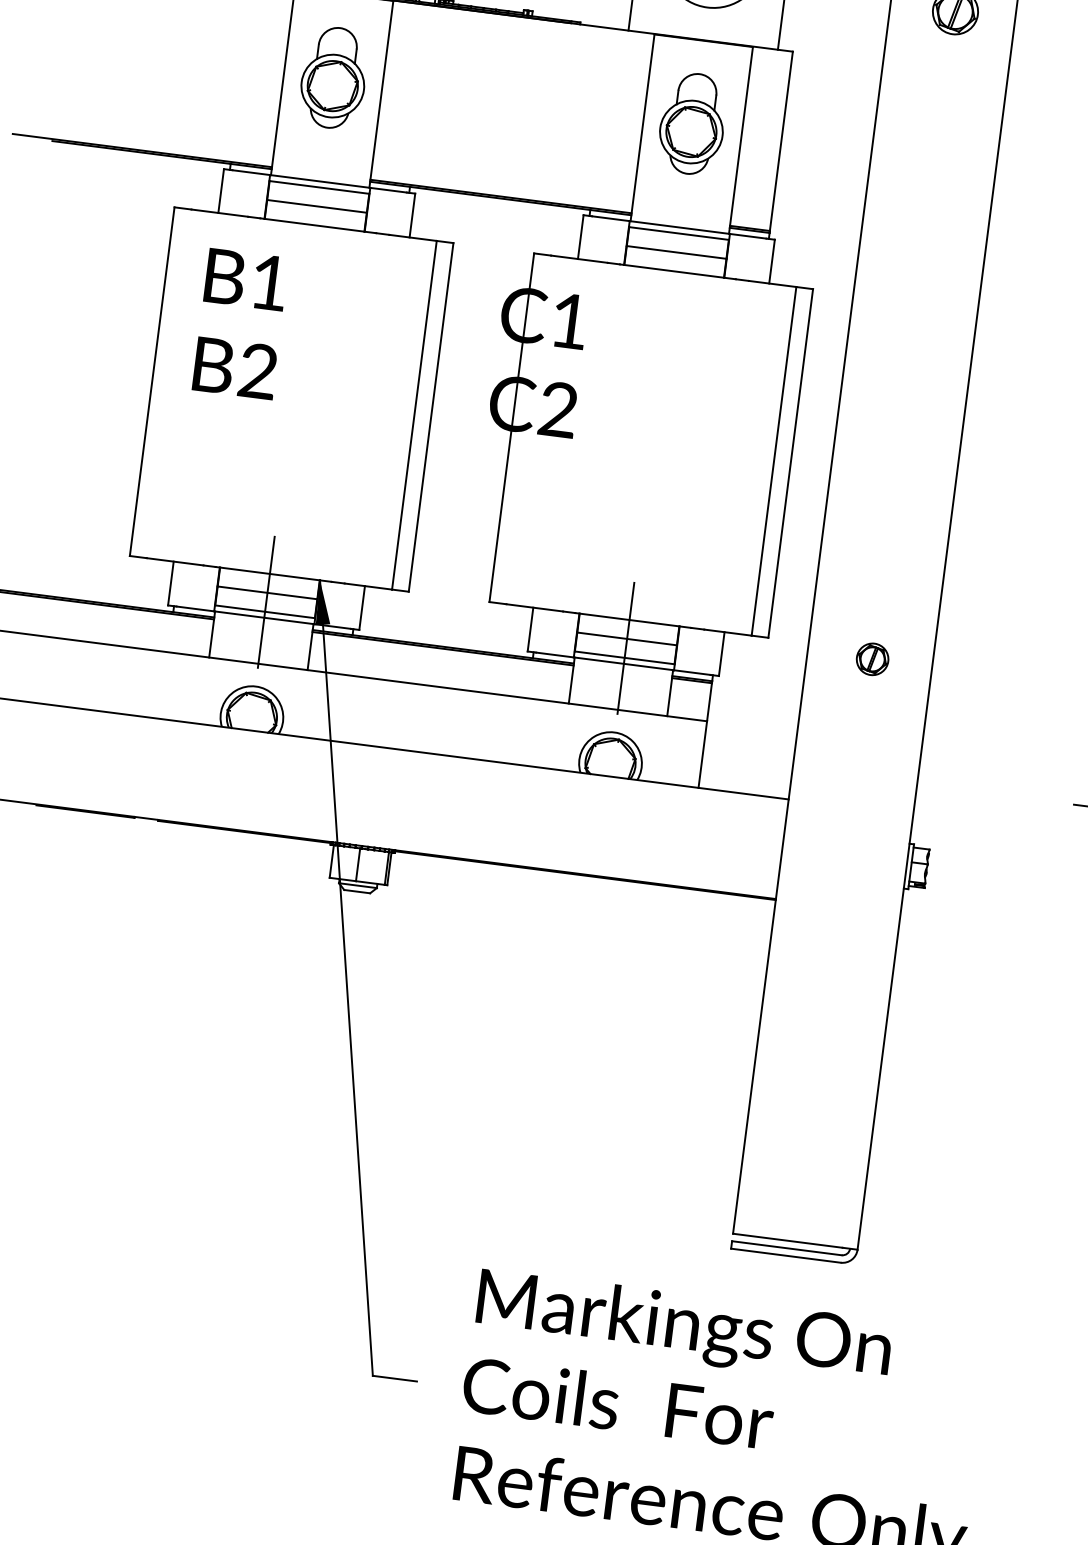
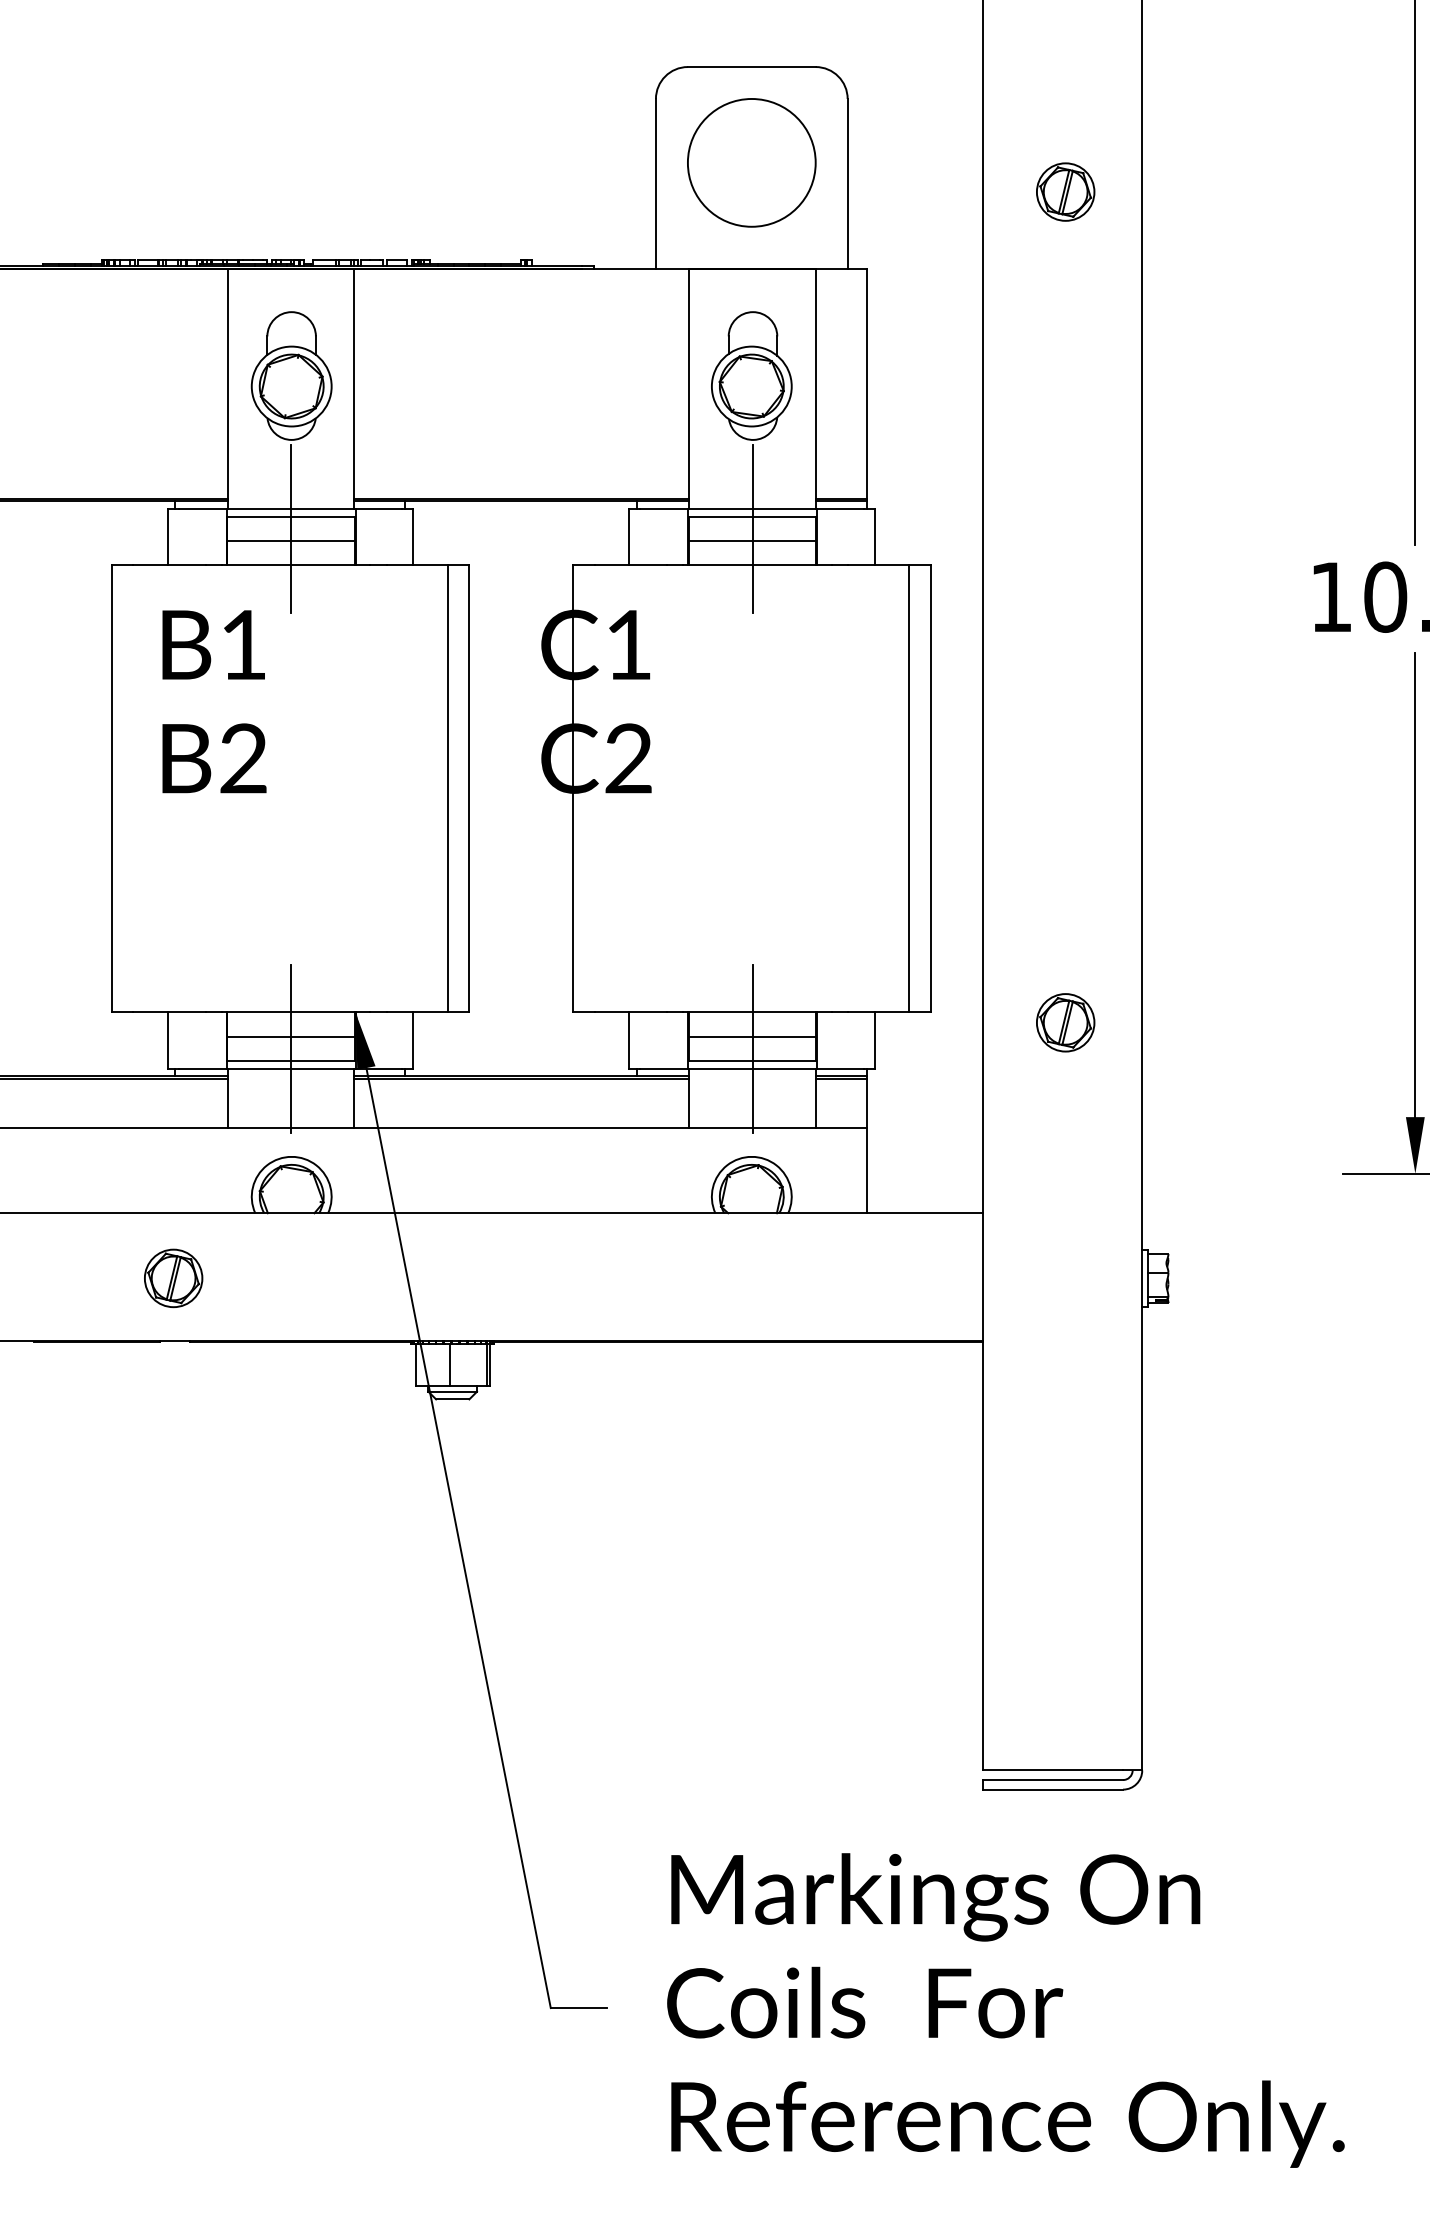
line: (318, 196) -> (291, 528), added
line: (677, 242) -> (752, 528), added
part: (872, 659) -> (1065, 1022), size x1.43
part: (151, 769) -> (173, 1278), added

